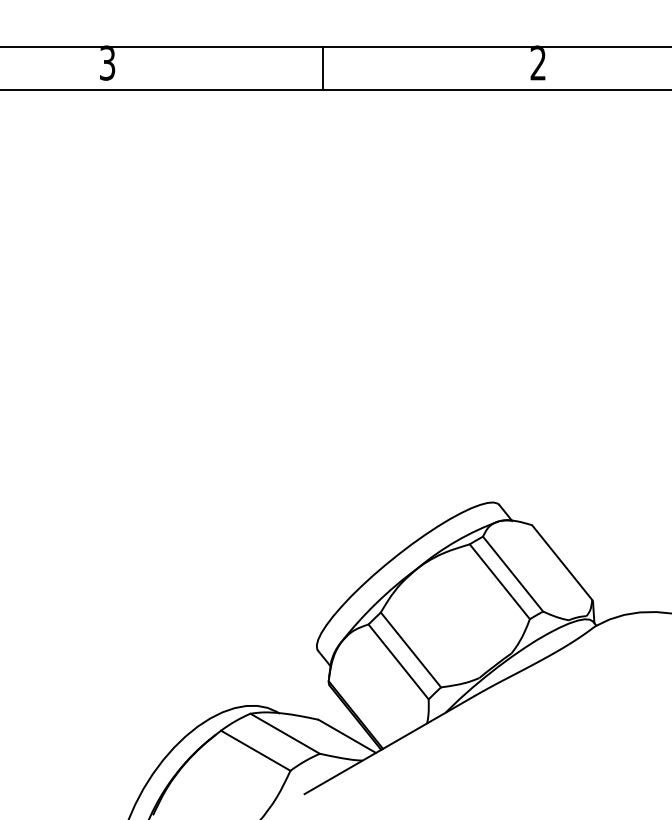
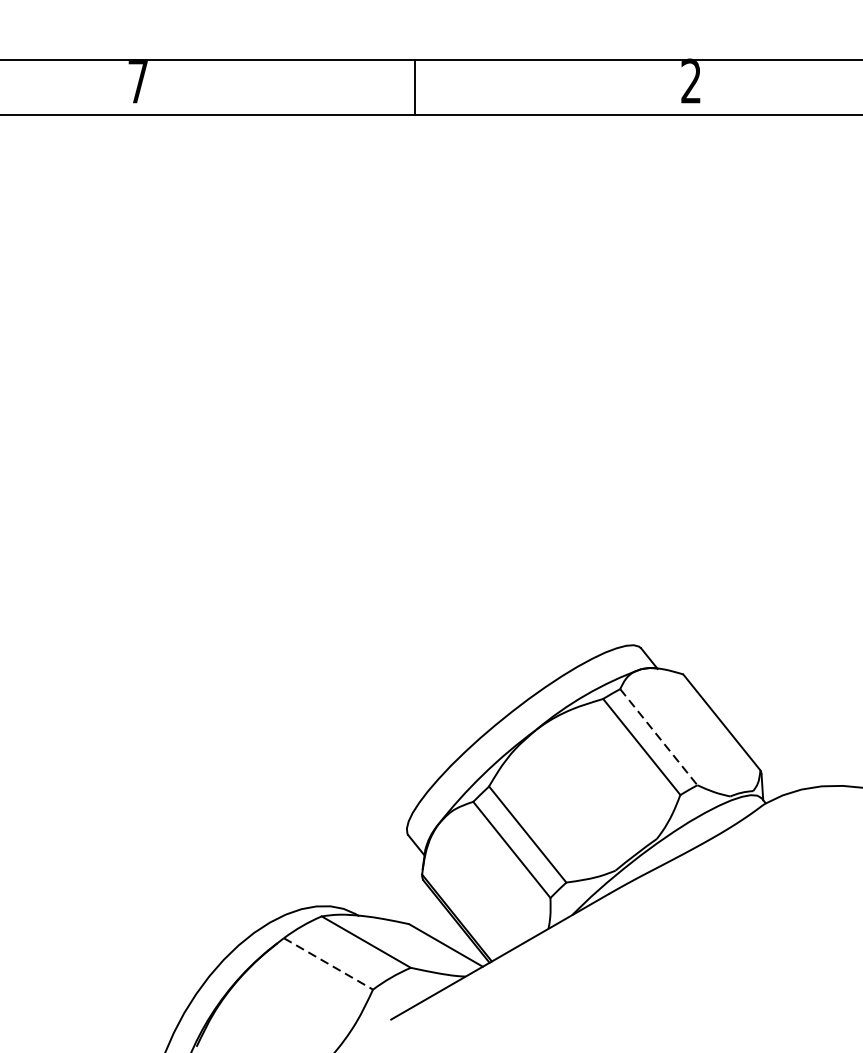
text: (107, 62) -> (138, 80), 3 -> 7
line: (513, 574) -> (659, 737), solid -> dashed
line: (256, 750) -> (329, 963), solid -> dashed

